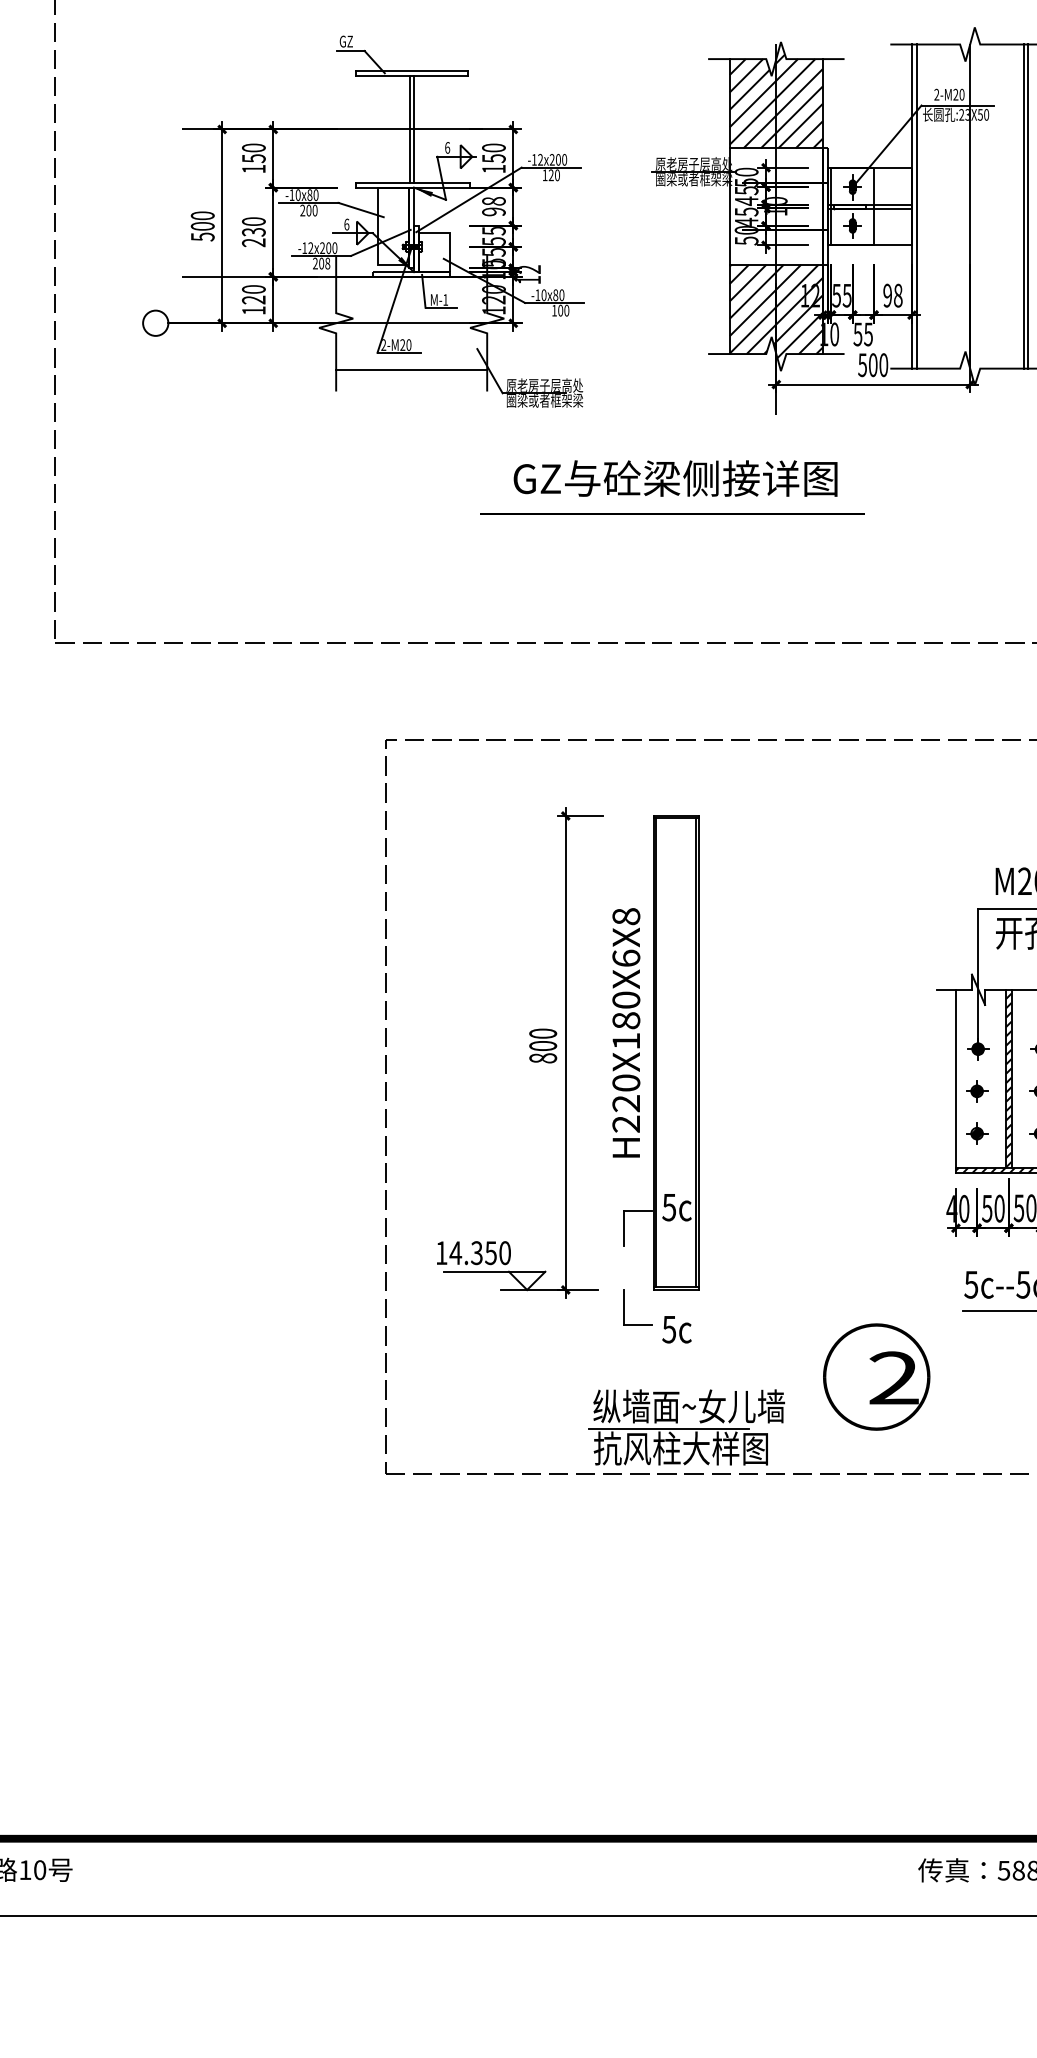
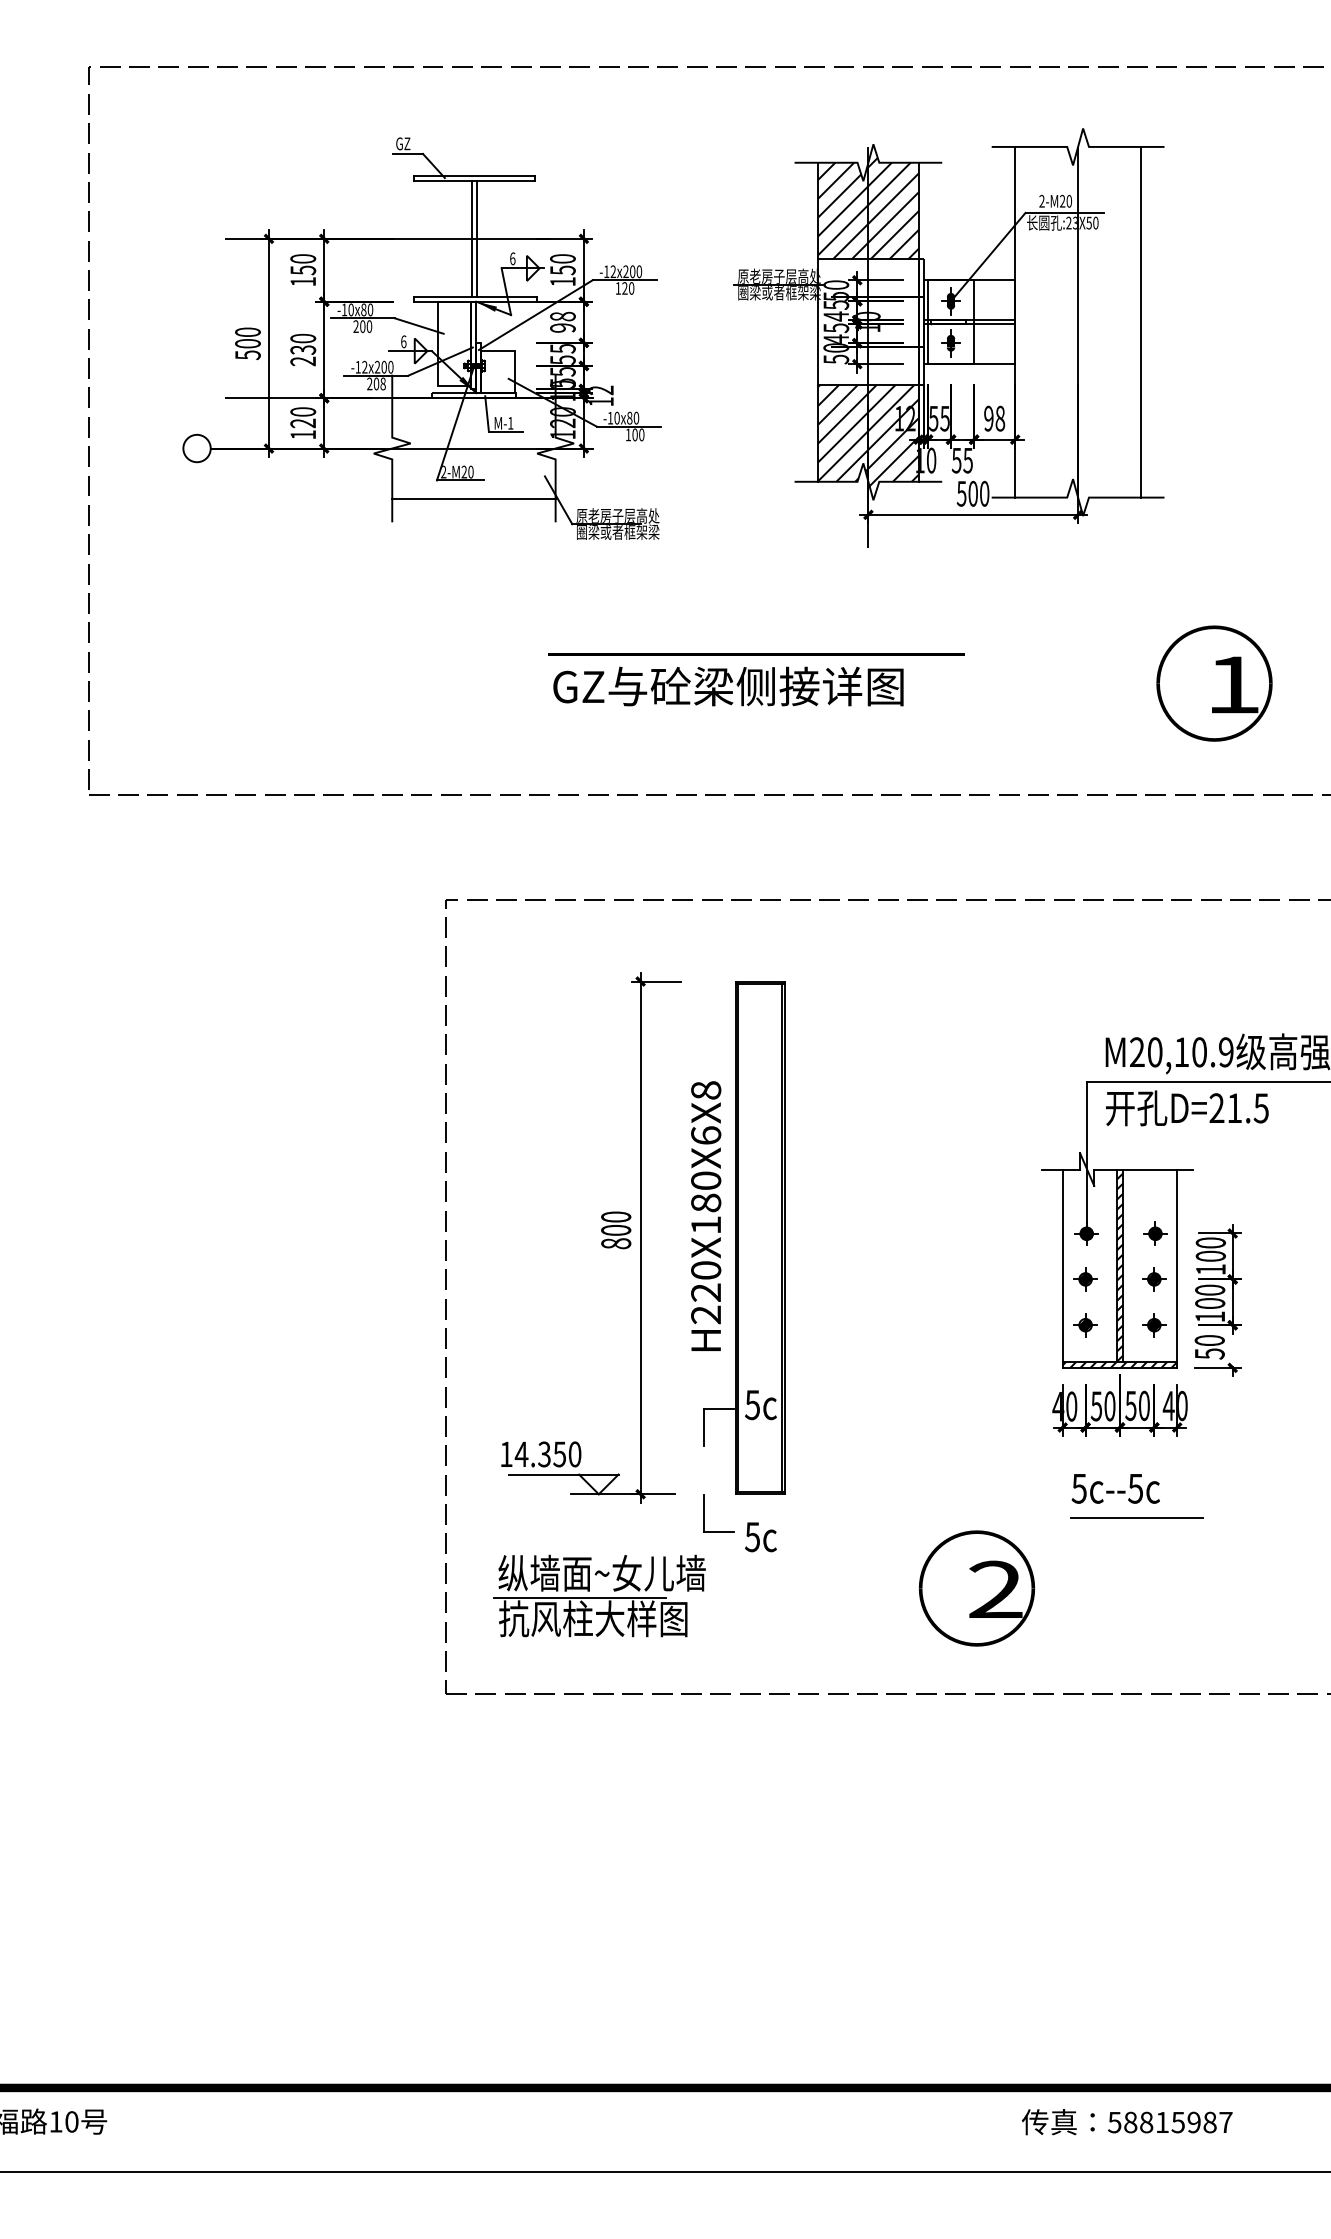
line: (916, 205) -> (1020, 321), removed
line: (1023, 205) -> (1135, 321), removed
text: (675, 478) -> (728, 686), moved
part: (686, 1426) -> (599, 1595), moved

